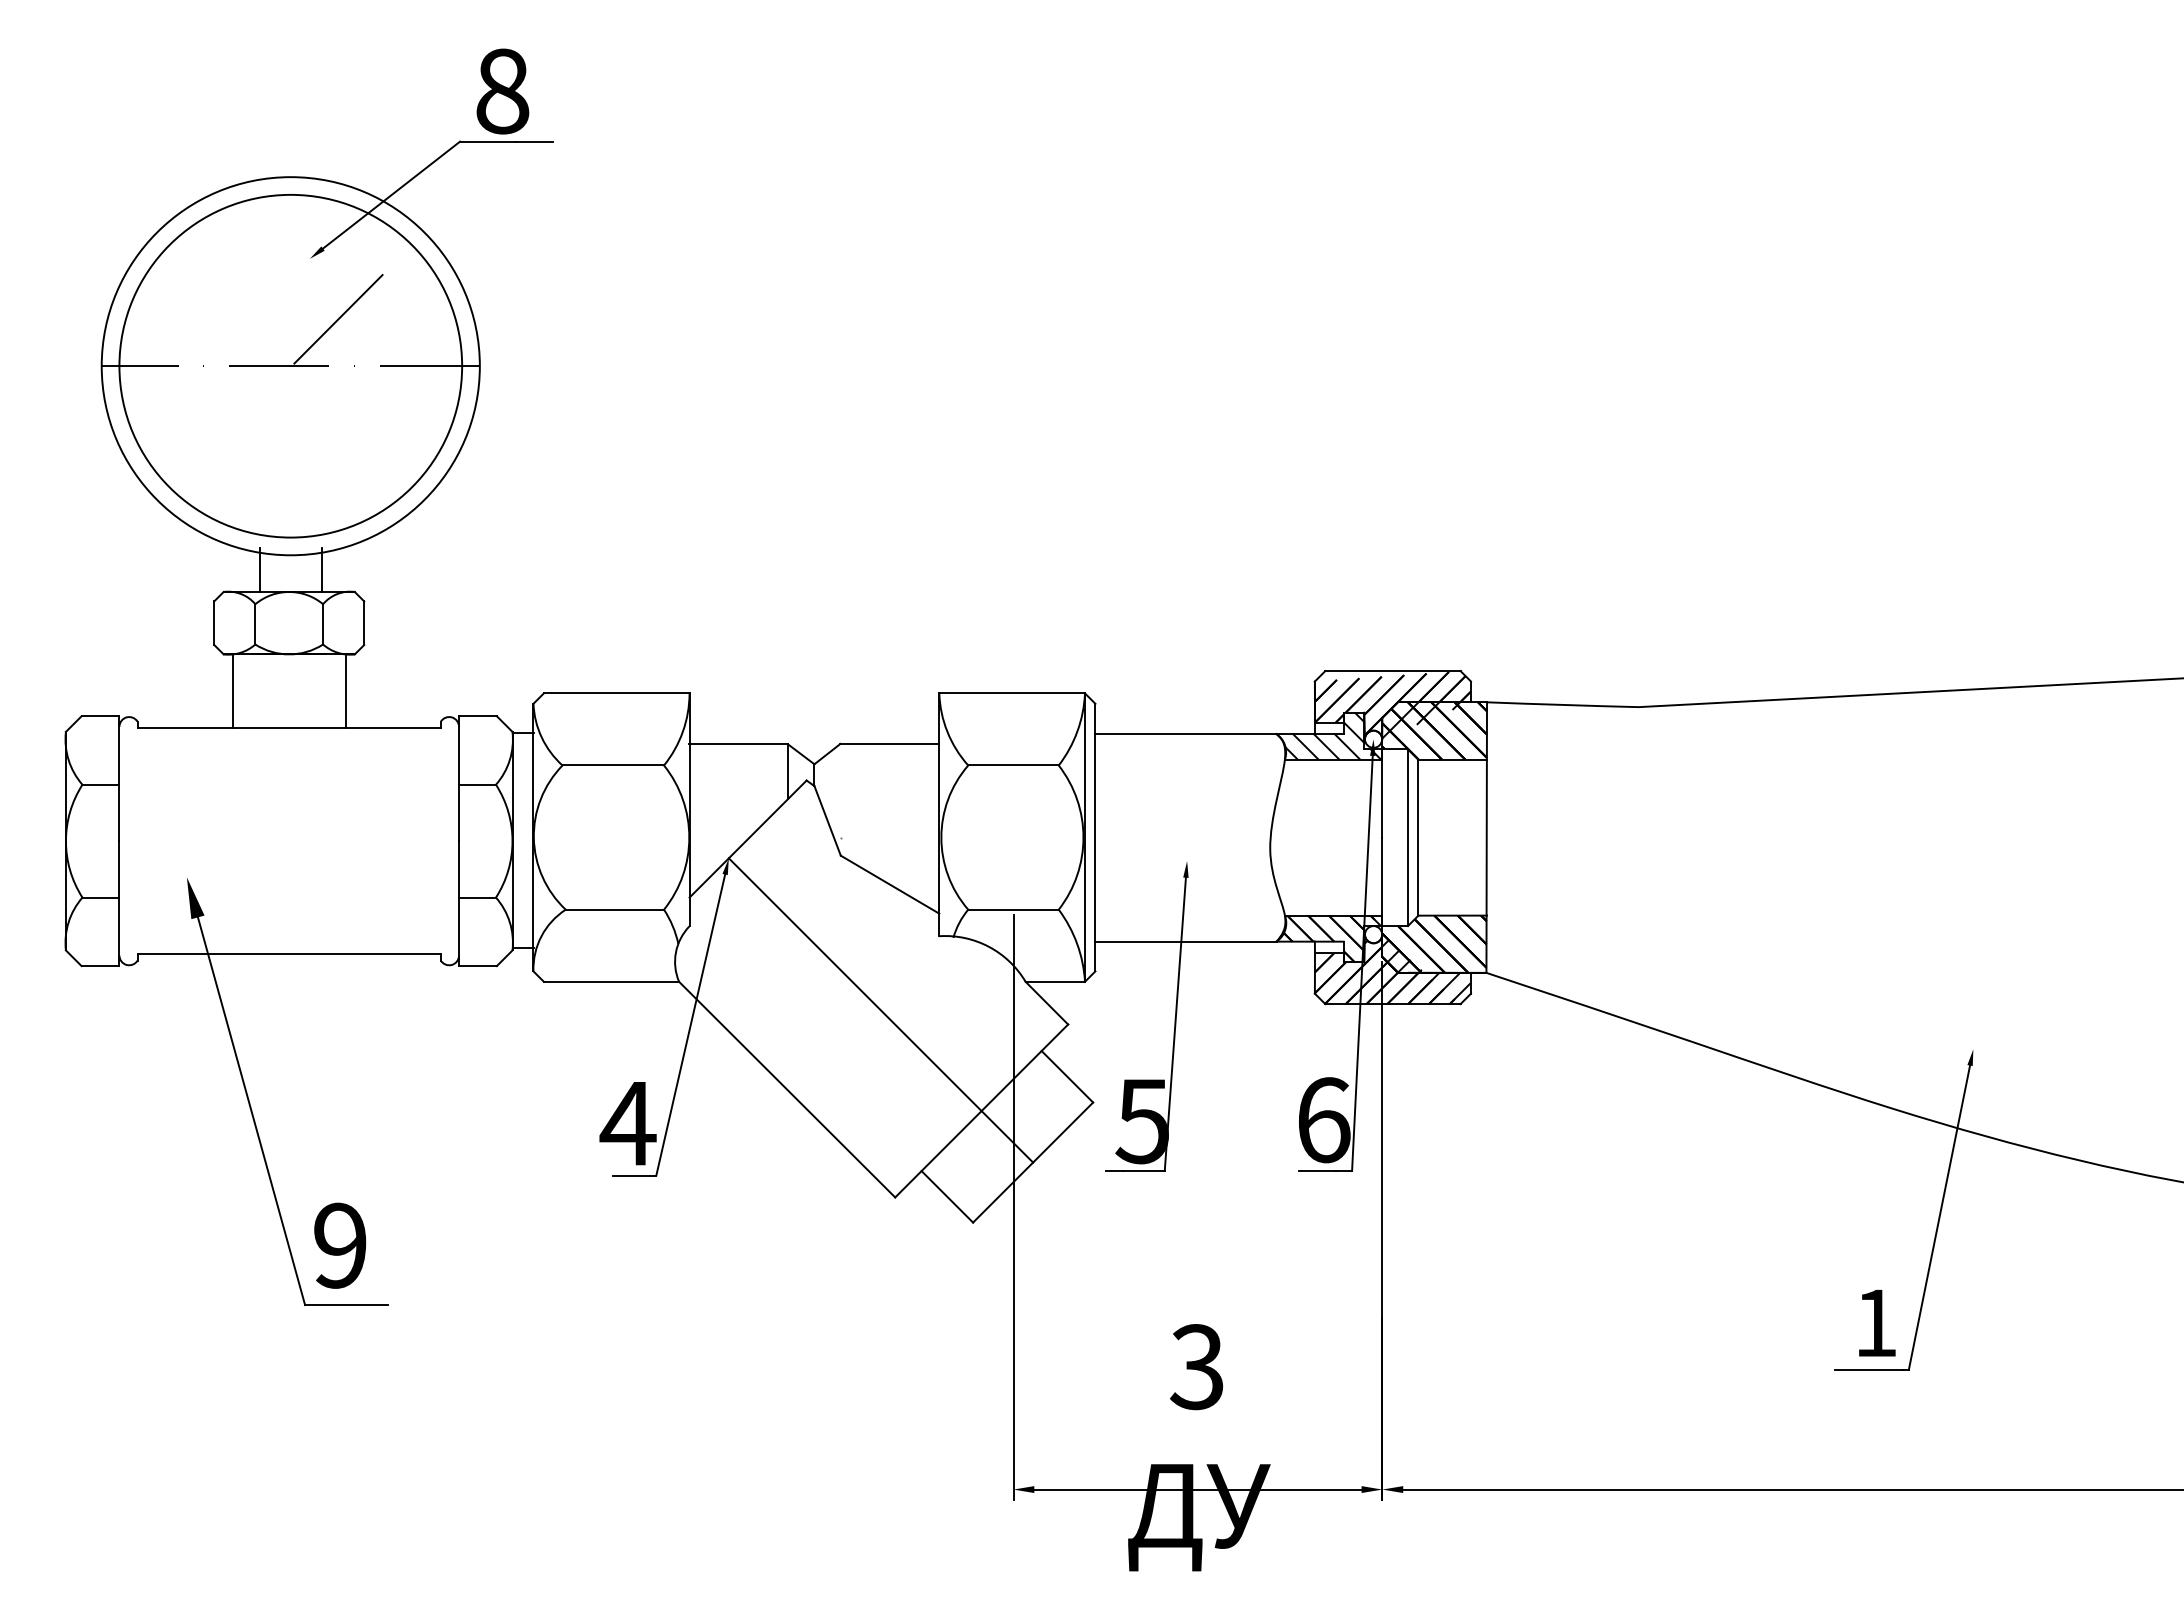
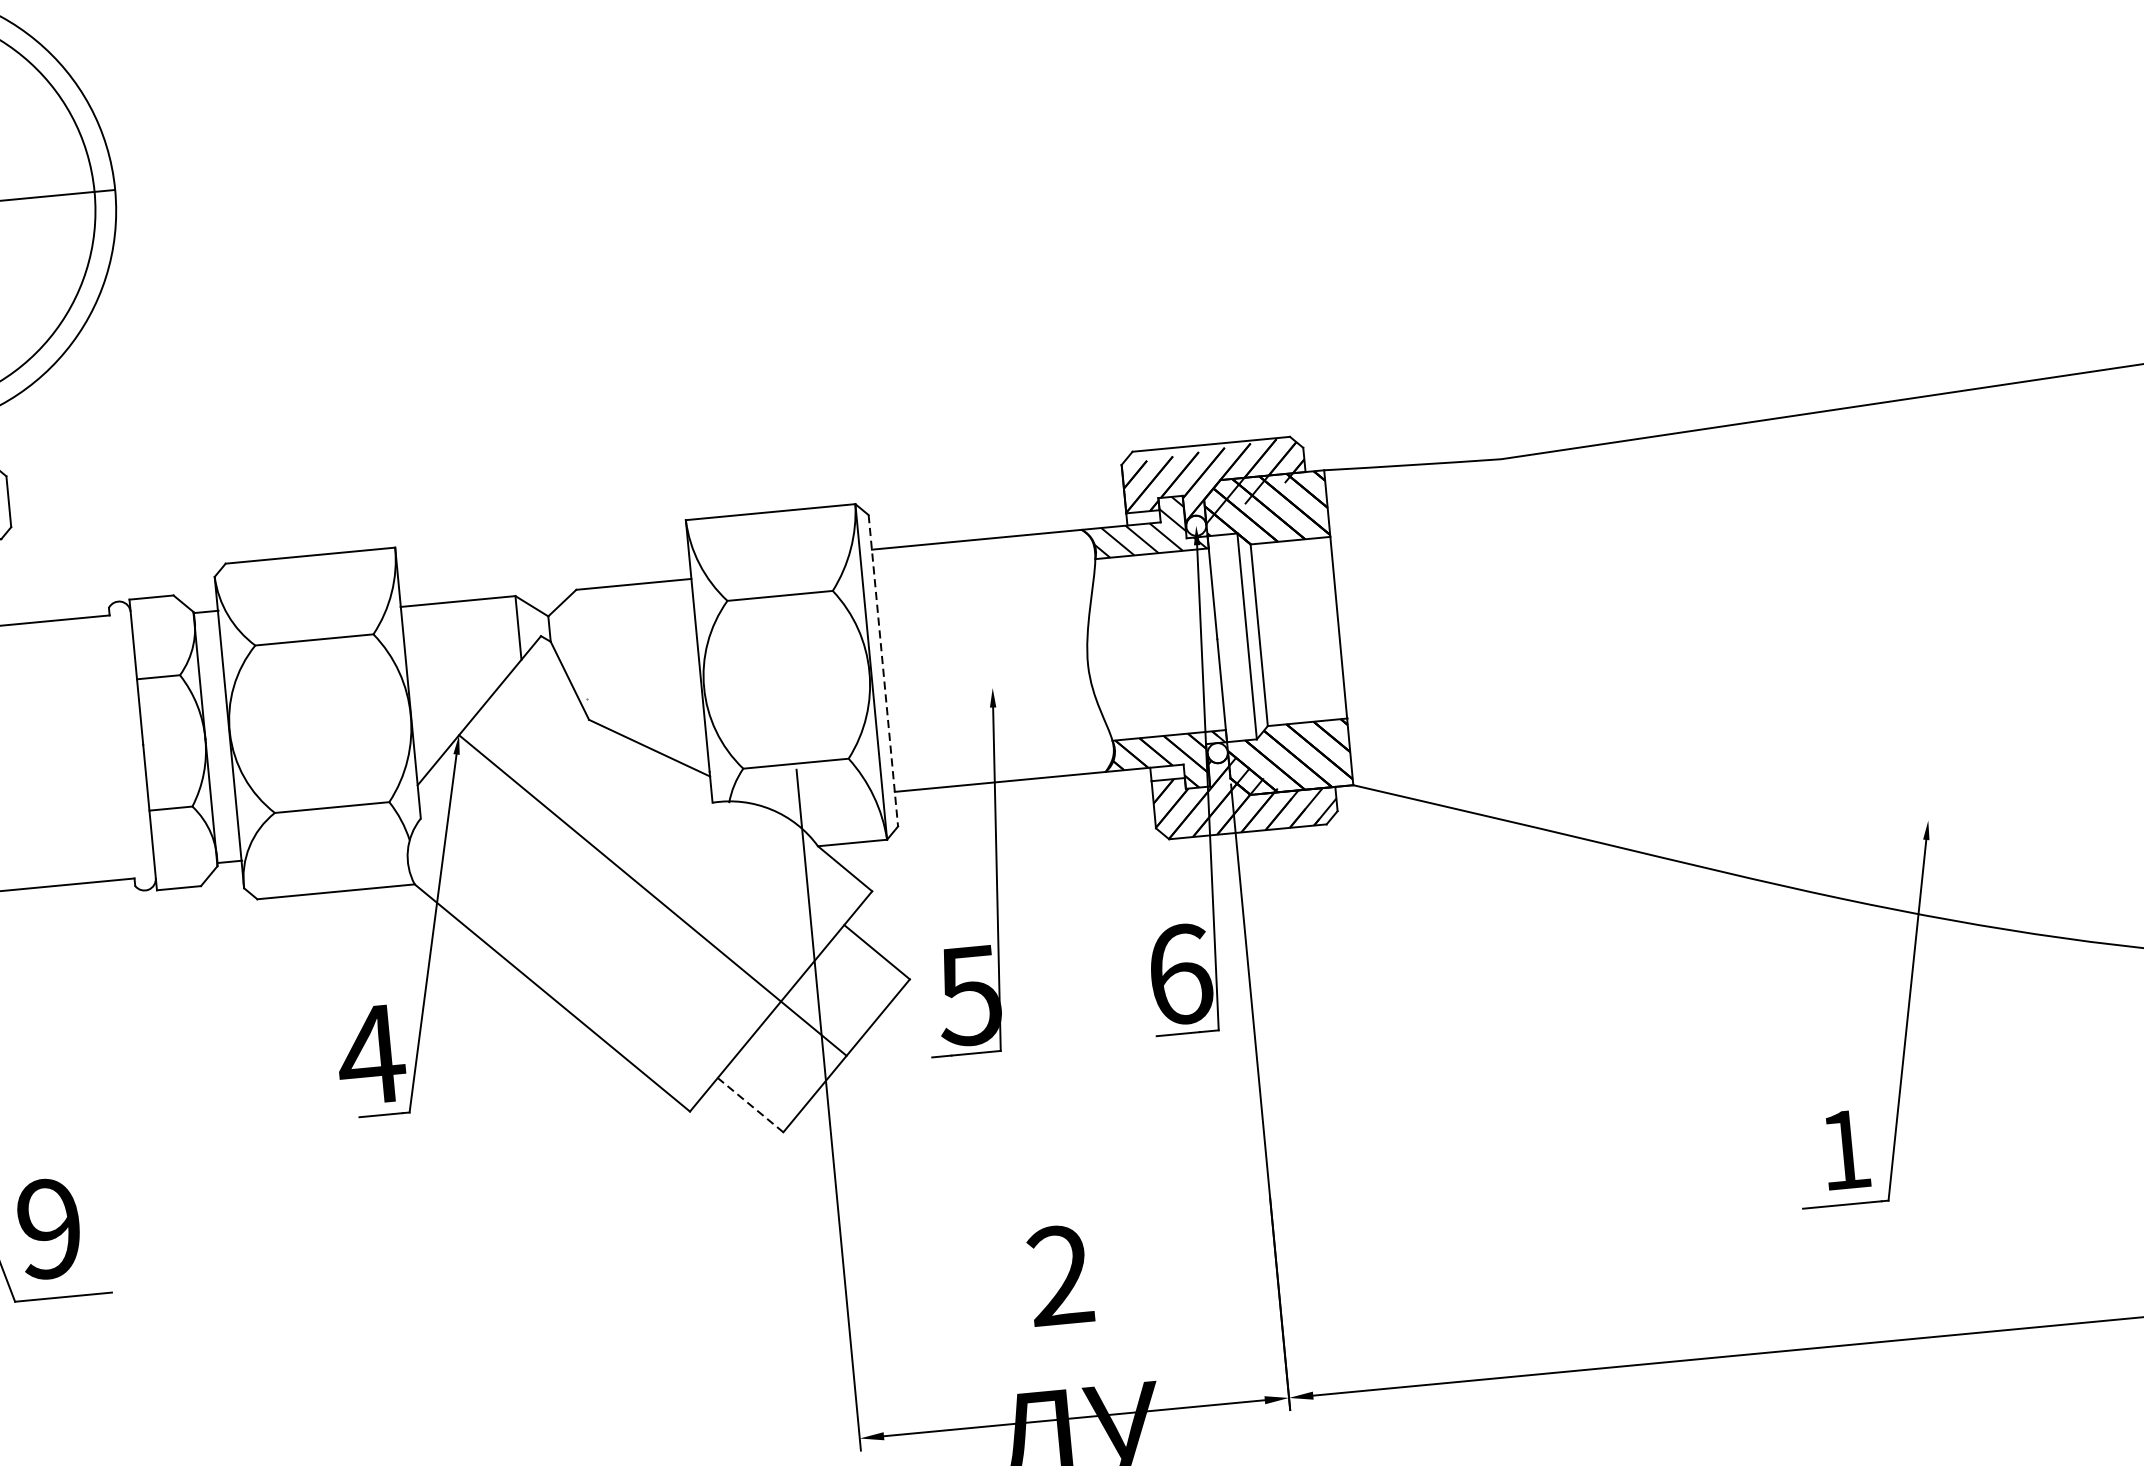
line: (1095, 837) -> (883, 670), solid -> dashed
line: (946, 1196) -> (749, 1104), solid -> dashed
text: (1196, 1367) -> (1059, 1276), 3 -> 2

